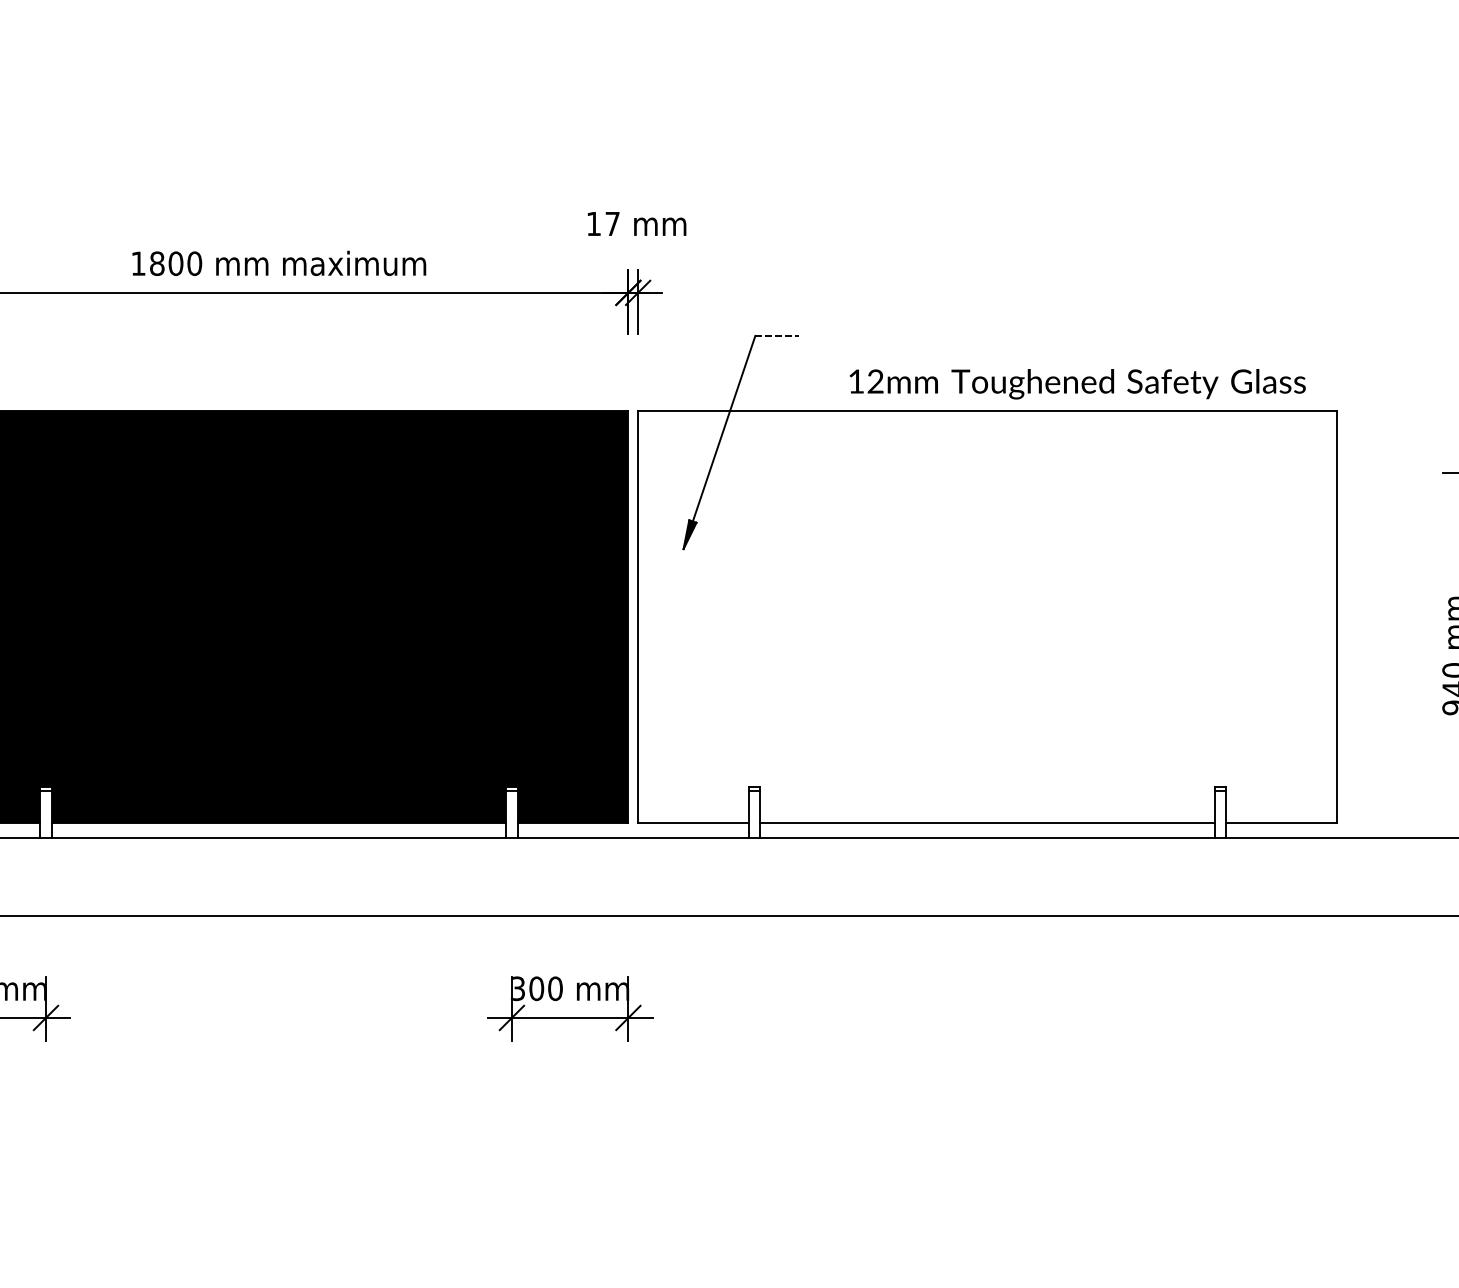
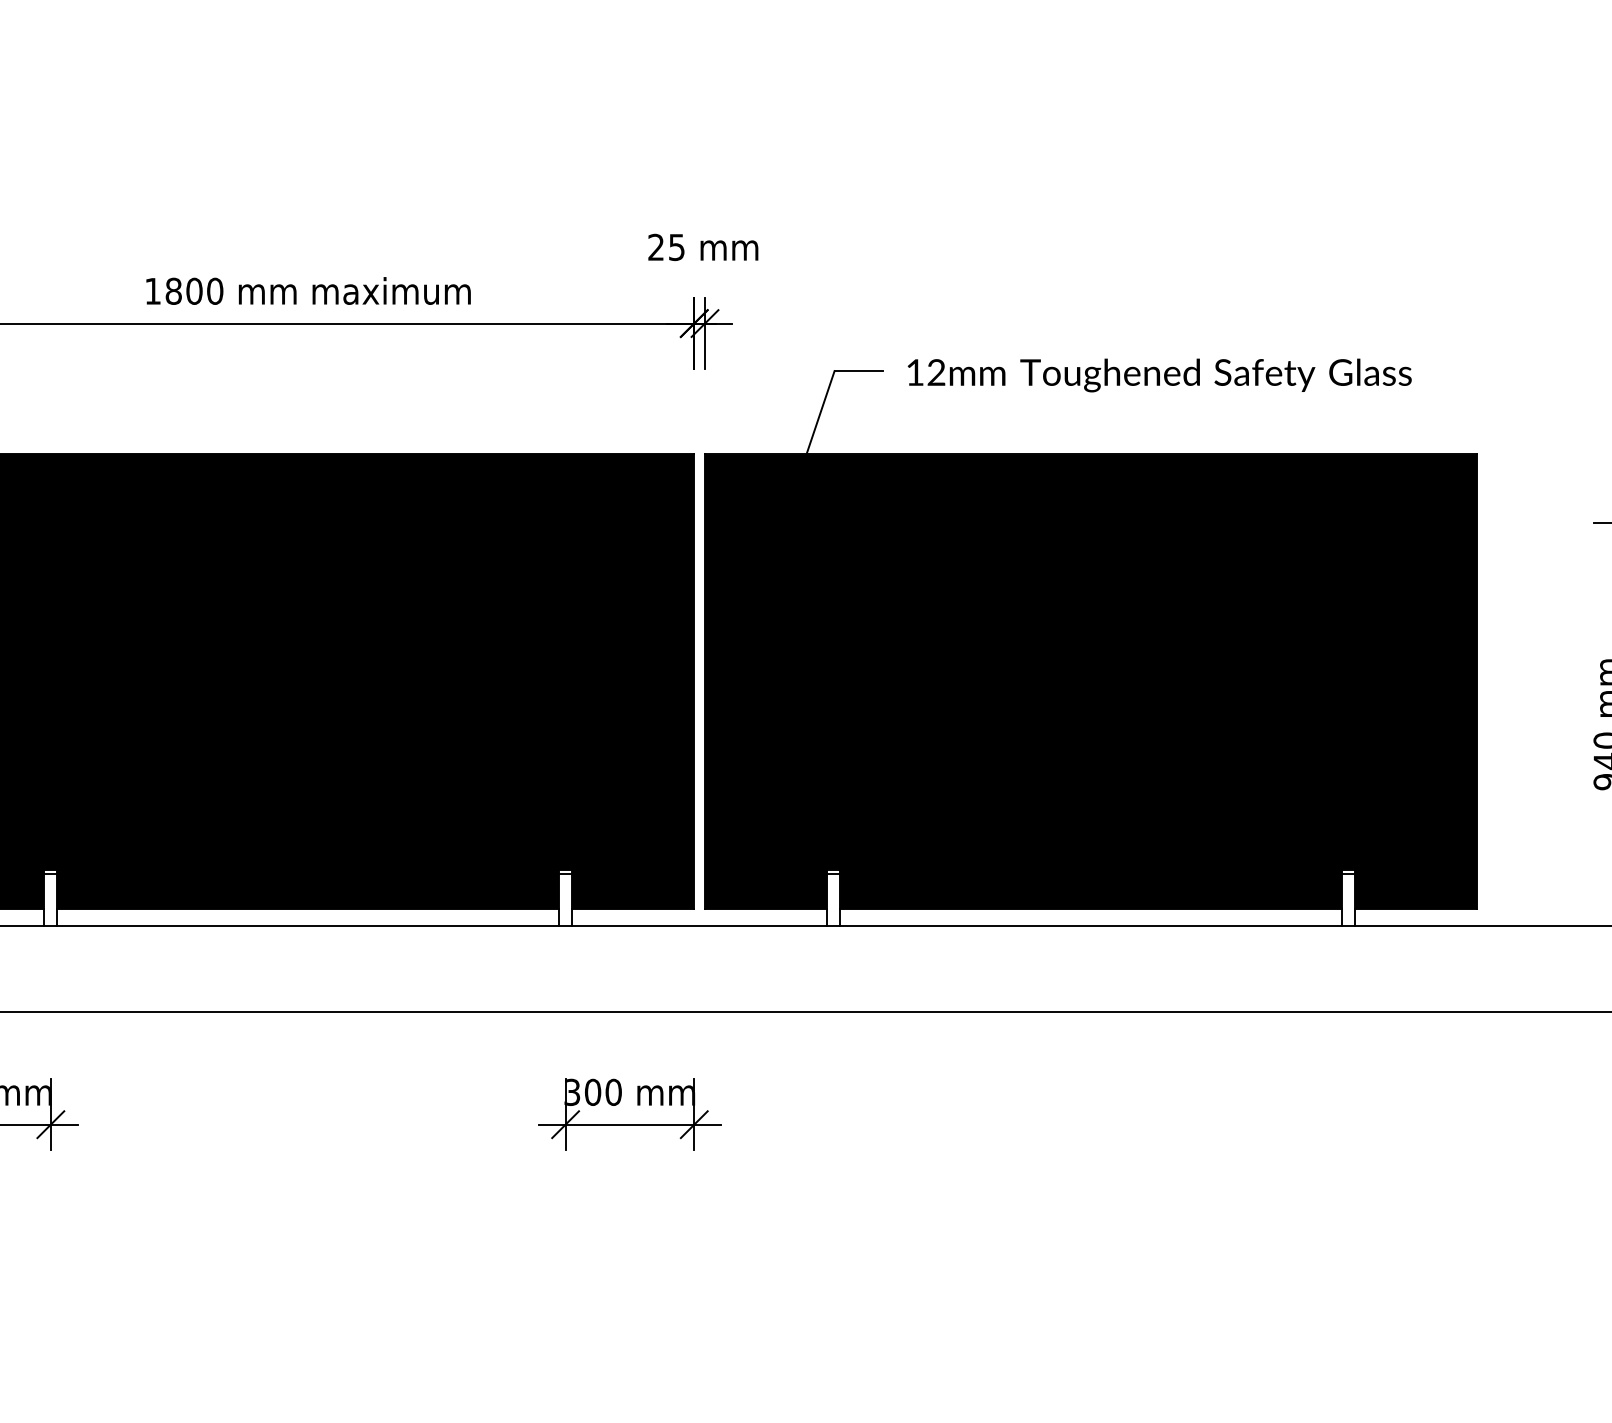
text: (603, 224) -> (666, 247), 17 -> 25
line: (777, 336) -> (859, 371), dashed -> solid
text: (1077, 384) -> (1159, 375), moved
fill: (987, 616) -> (1091, 681), added

